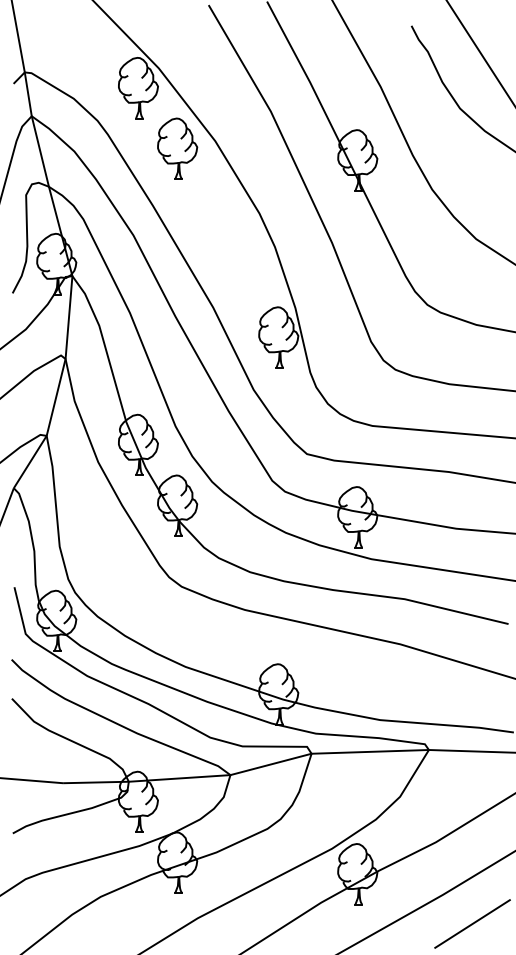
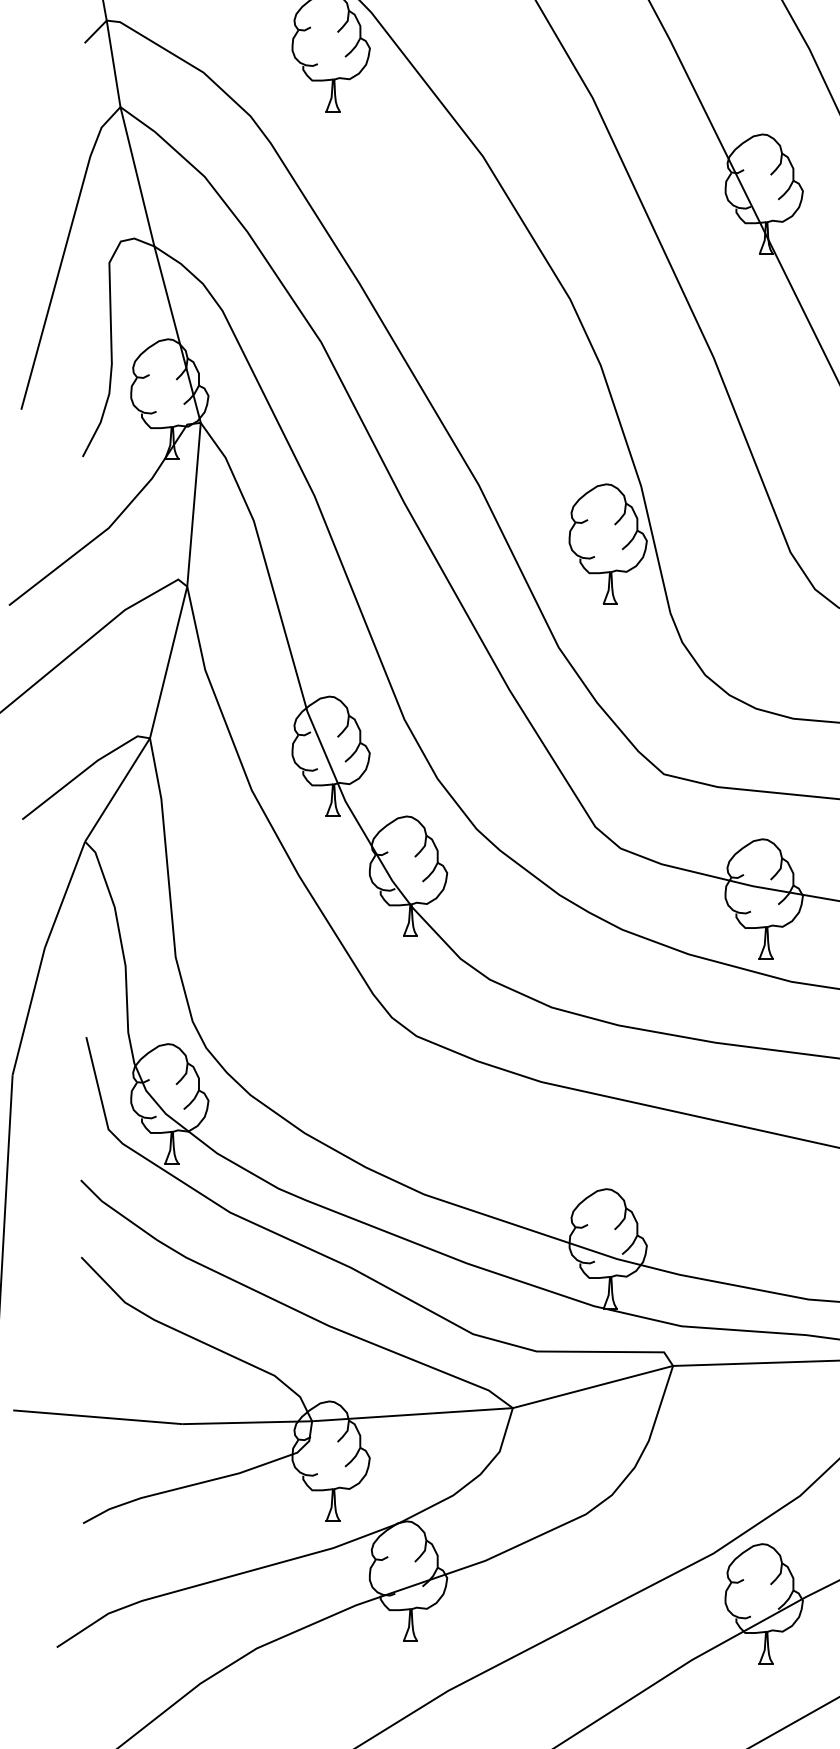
part: (177, 148) -> (408, 170), removed

